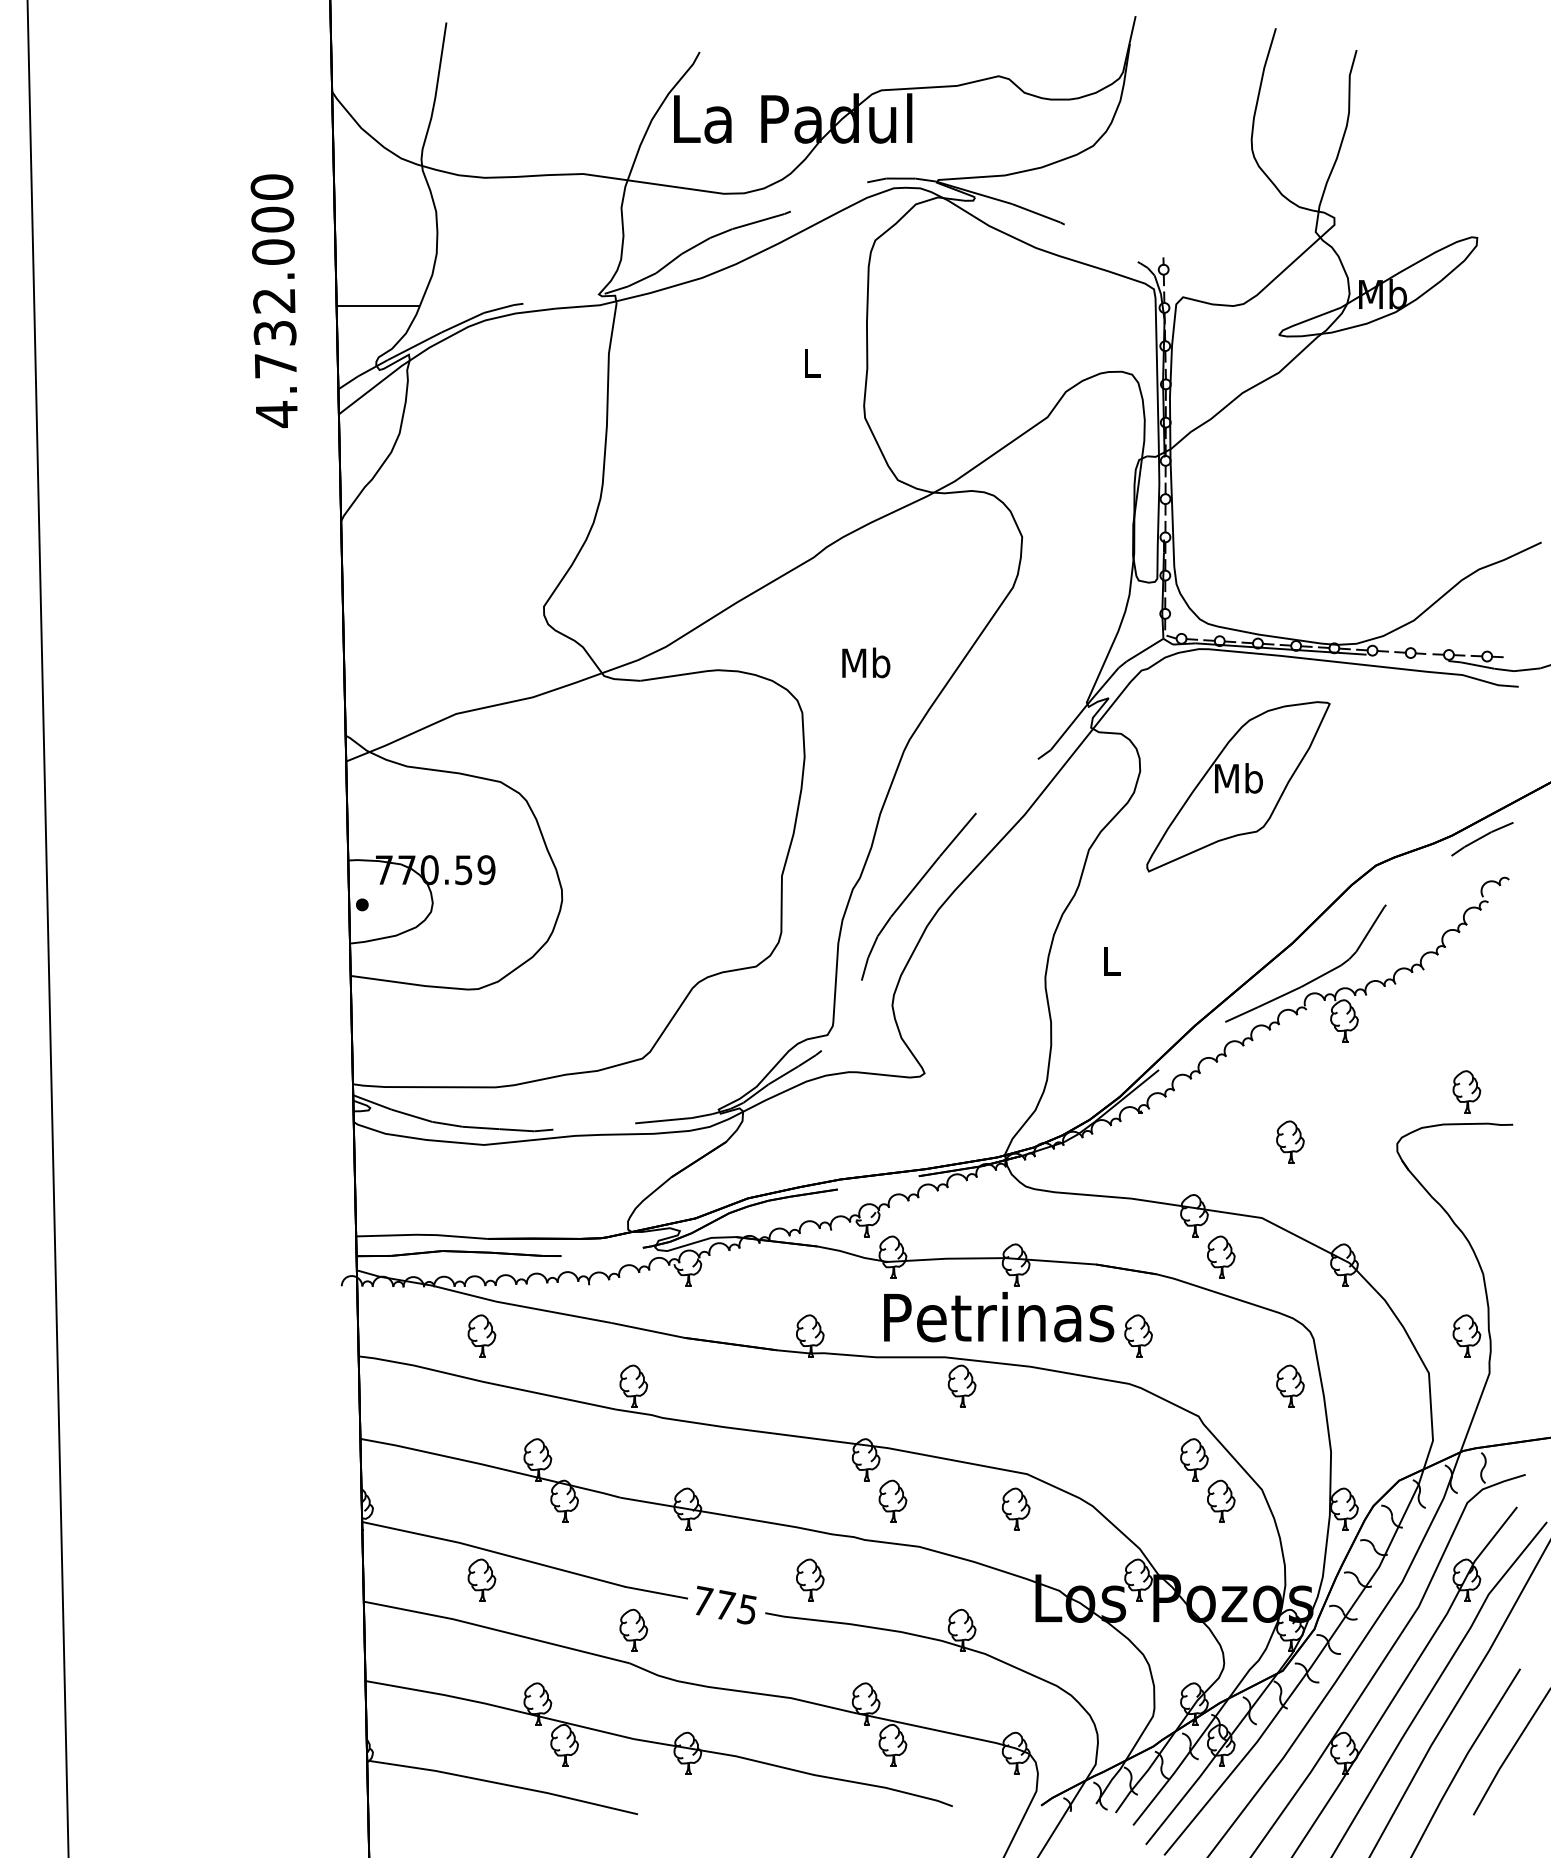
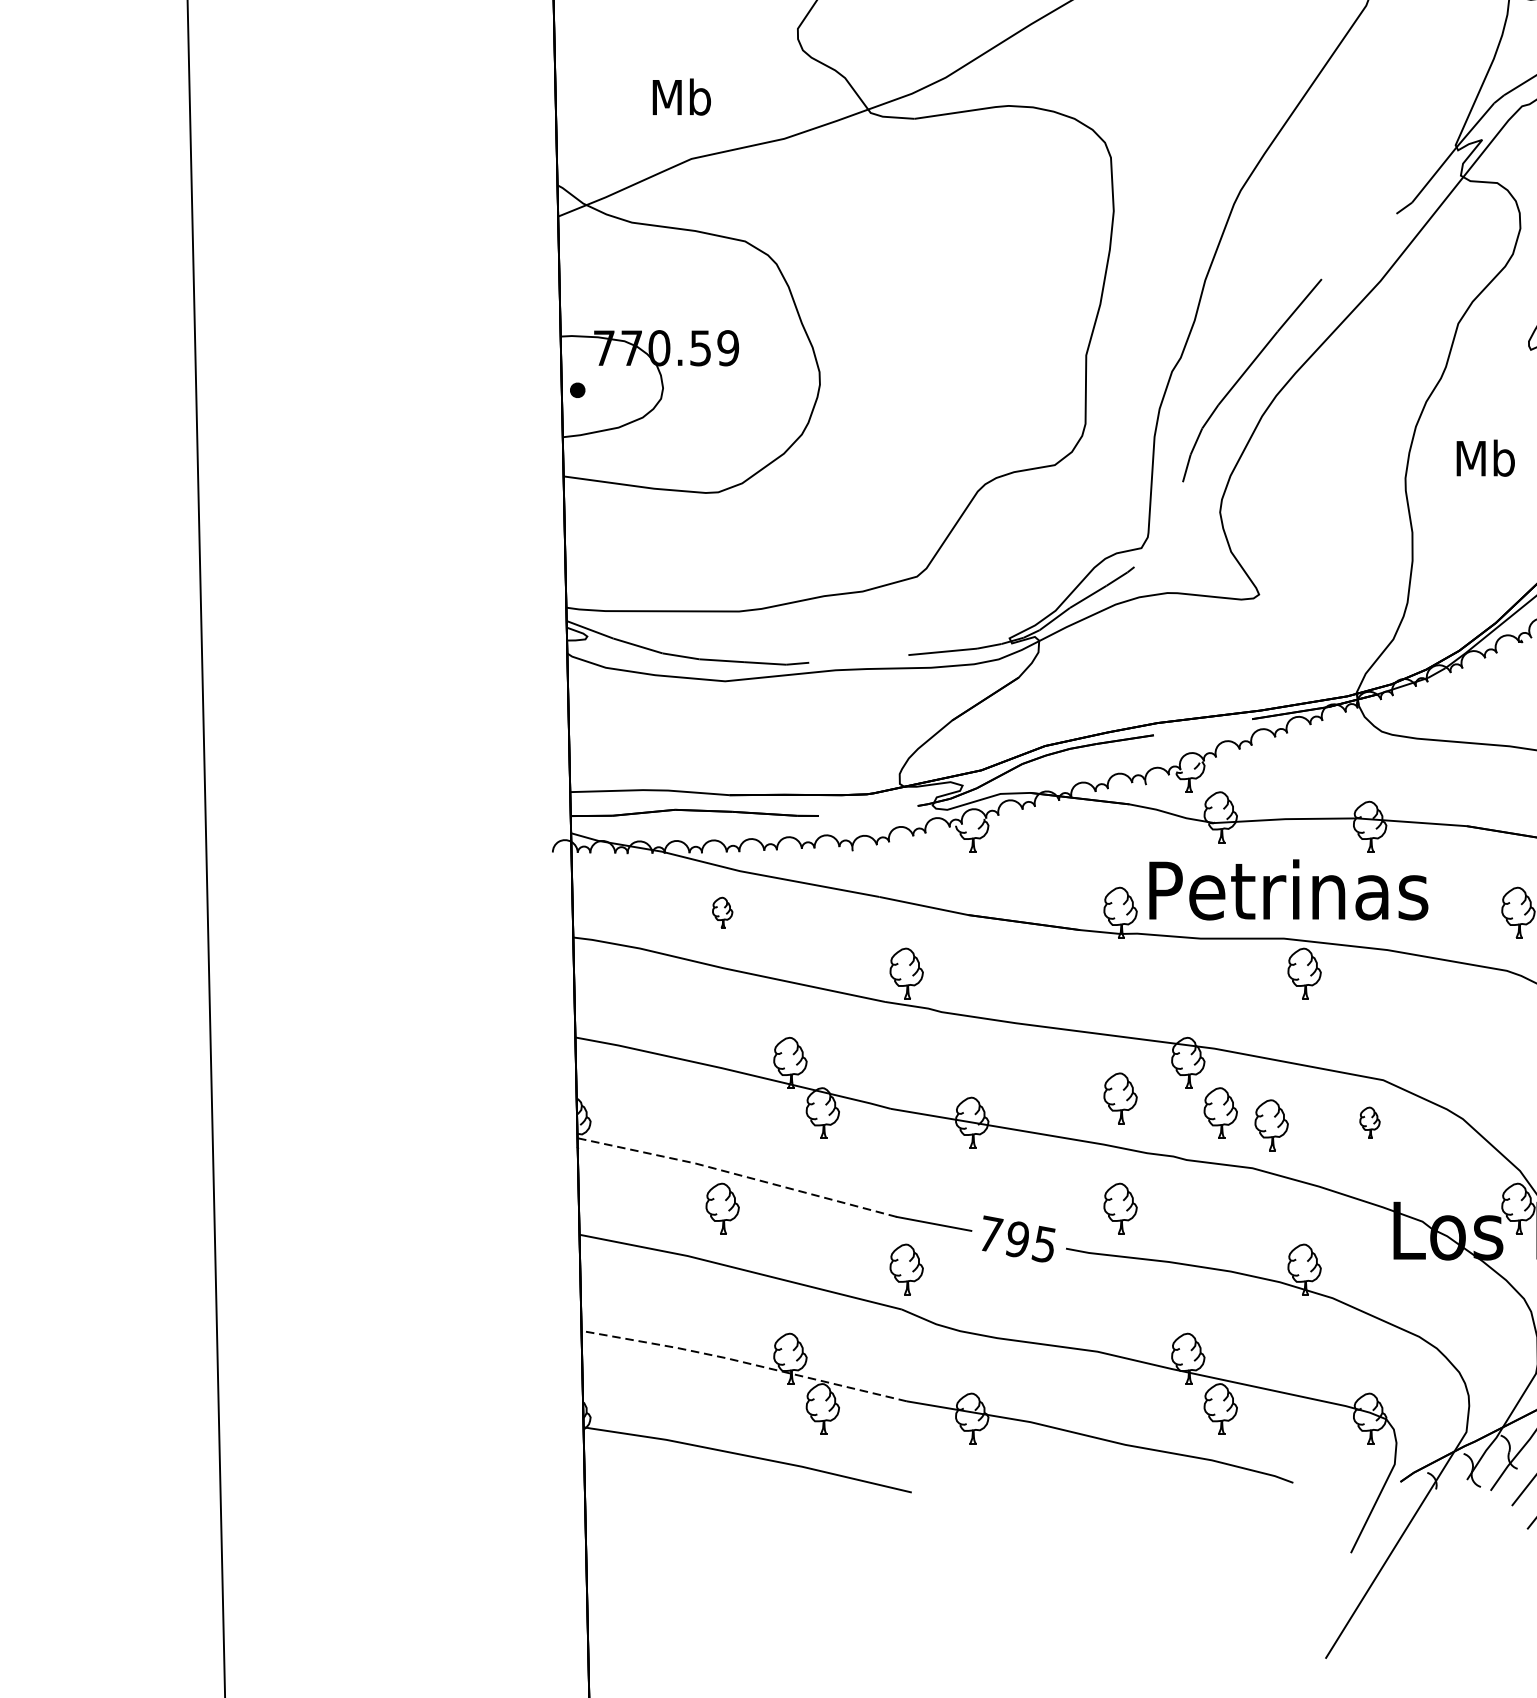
text: (866, 662) -> (682, 96), moved
text: (1111, 960) -> (1485, 457), L -> Mb
text: (999, 1317) -> (1289, 890), moved
part: (481, 1335) -> (722, 912), size x0.6
part: (810, 1488) -> (1120, 1097), added
part: (1015, 1508) -> (1369, 1121), size x0.6
part: (934, 1510) -> (1271, 1124), added
line: (493, 1551) -> (736, 1173), solid -> dashed
text: (725, 1605) -> (1017, 1239), 775 -> 795
line: (498, 1706) -> (742, 1361), solid -> dashed

